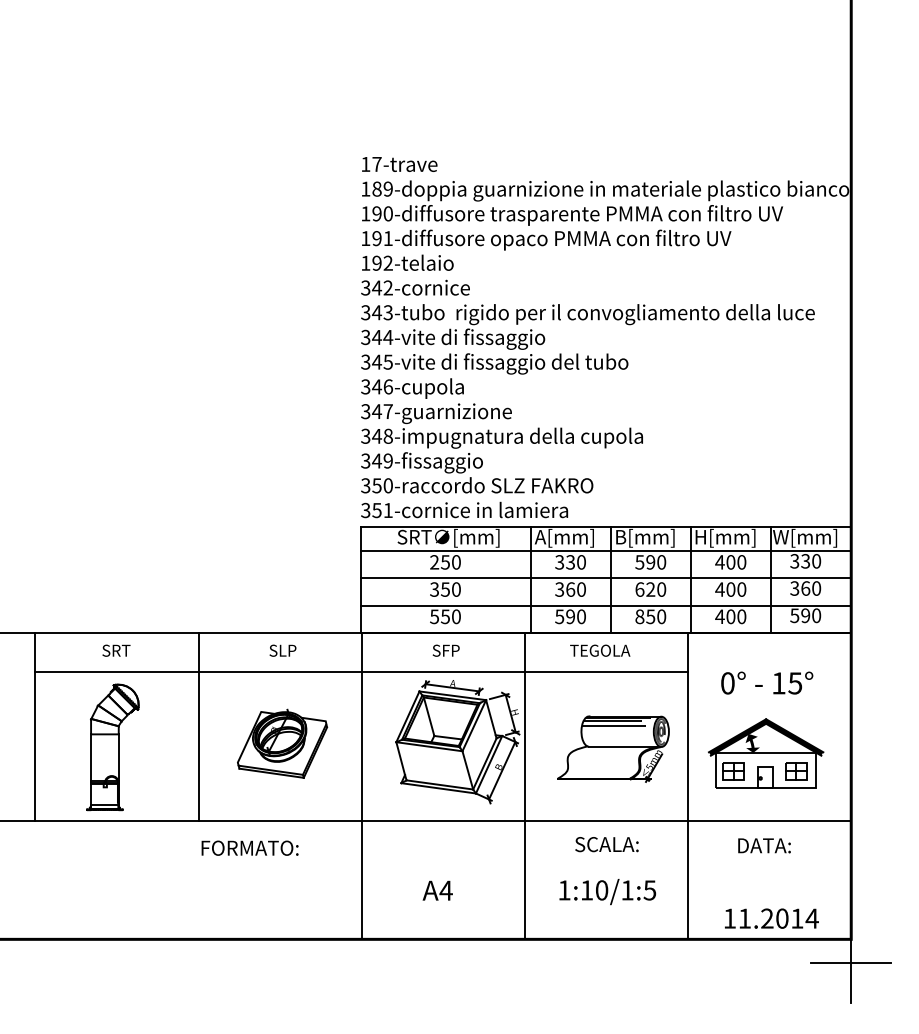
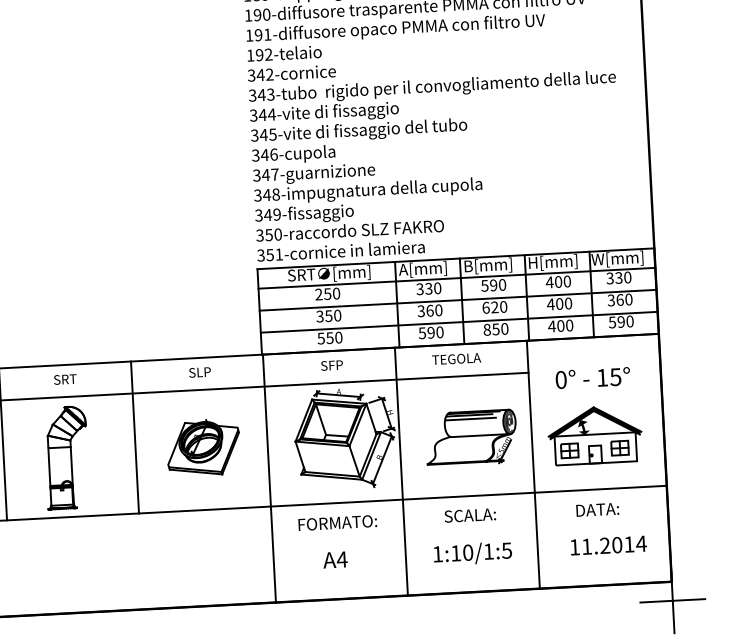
text: (249, 847) -> (337, 522), moved
text: (771, 918) -> (608, 545), moved

